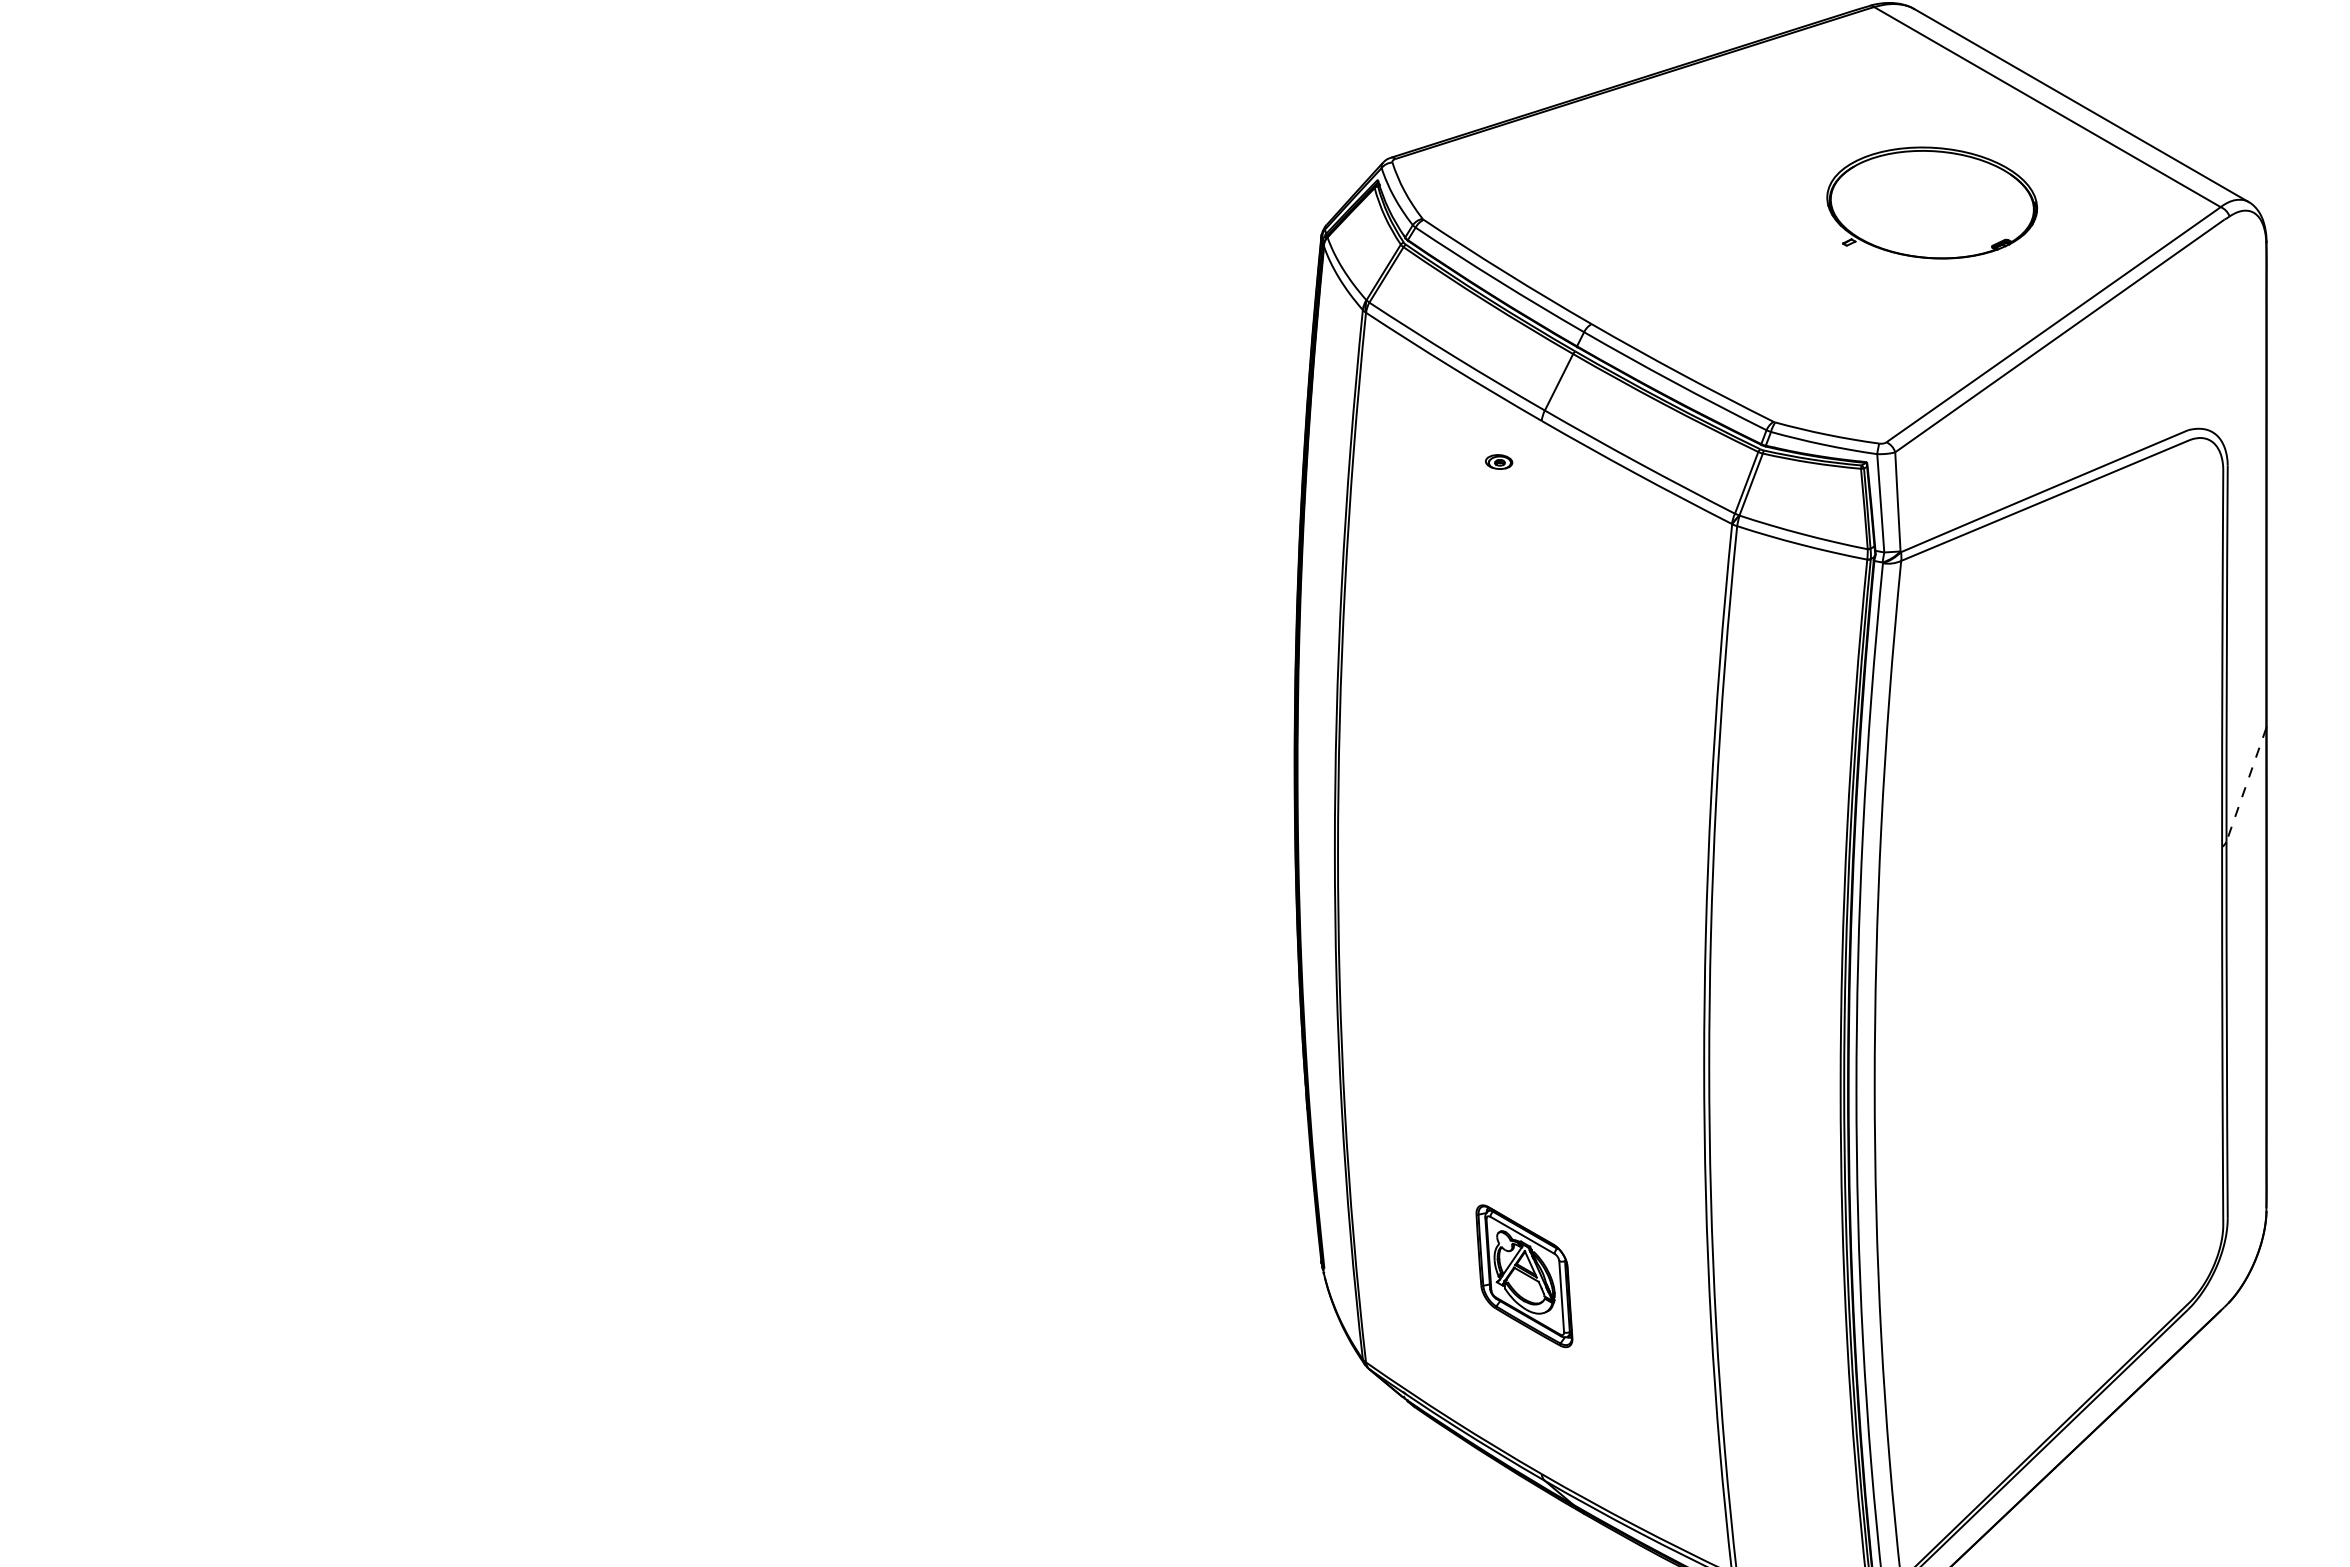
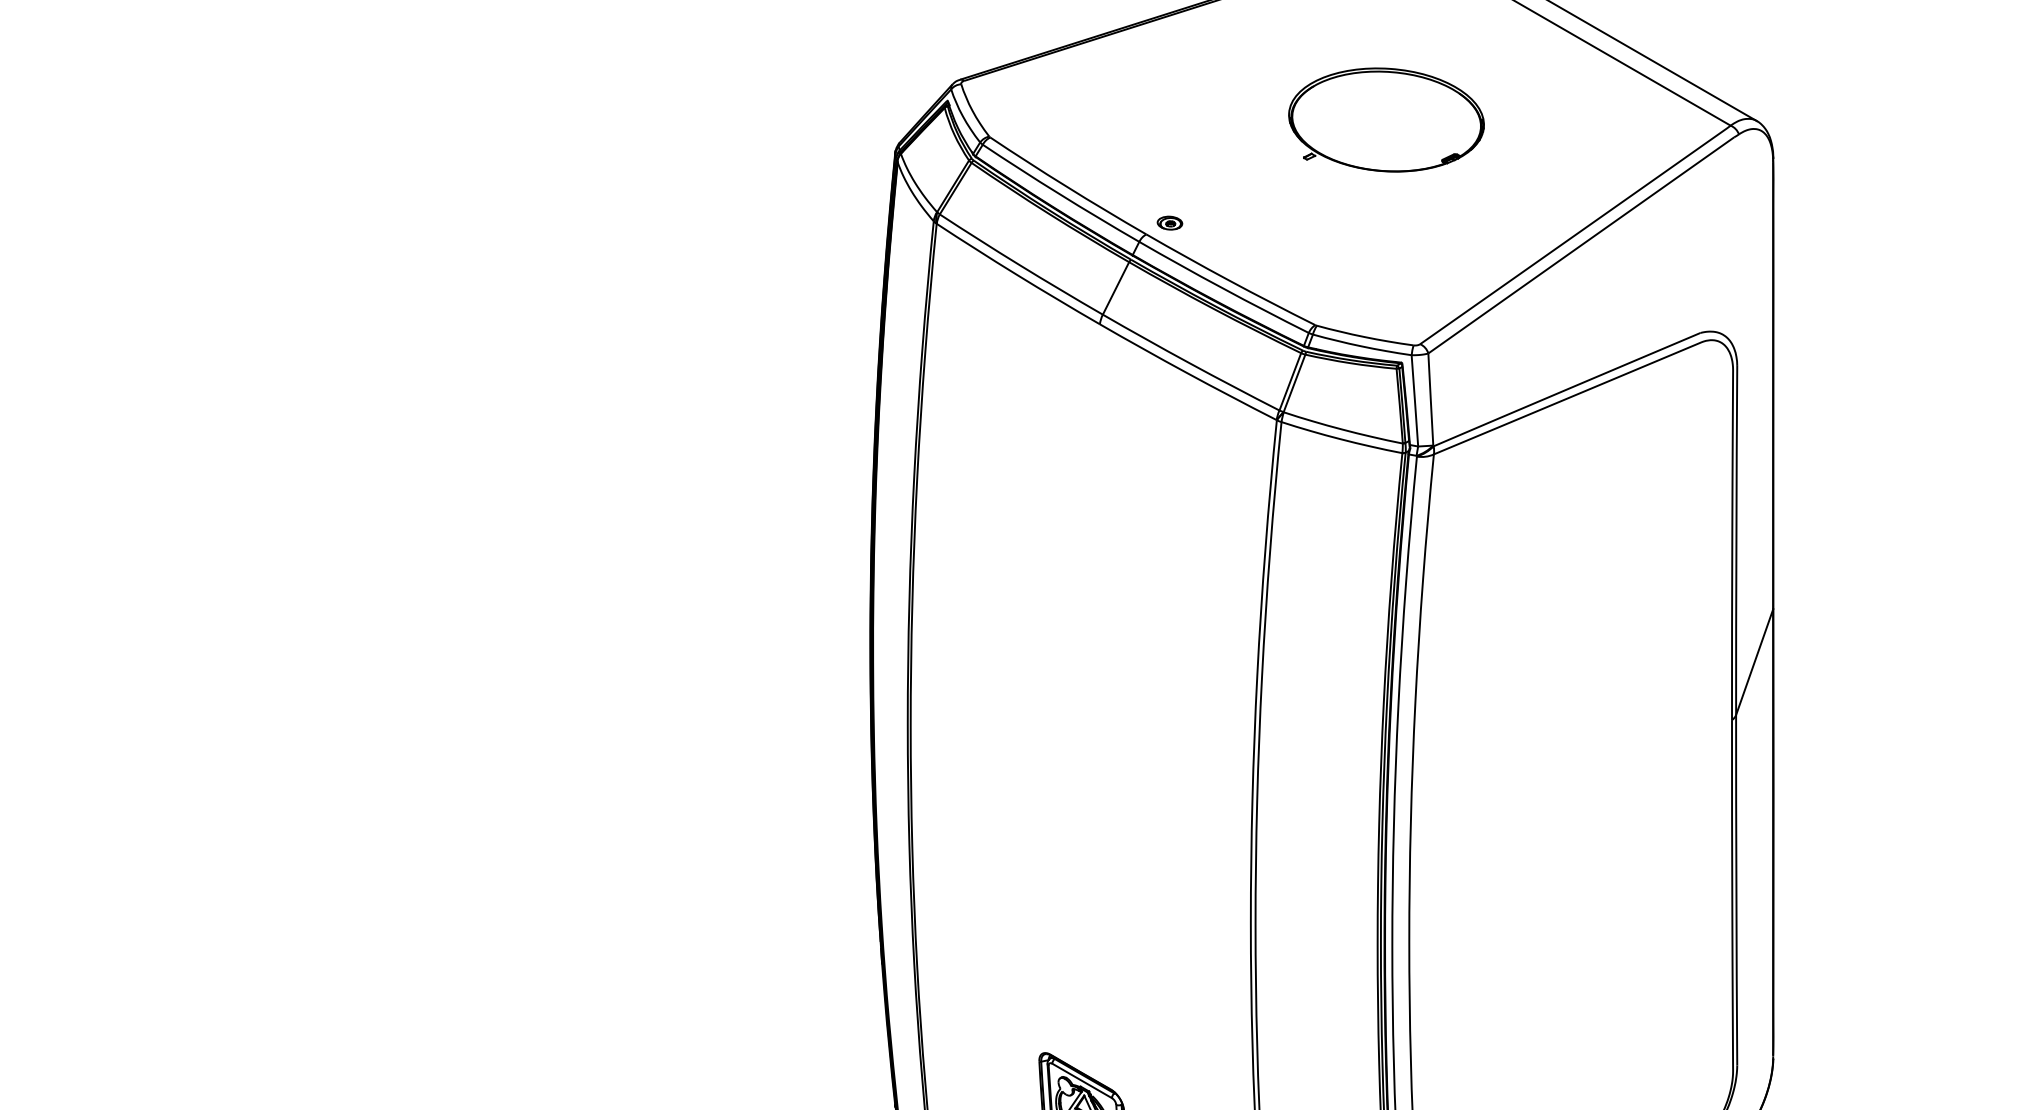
part: (1932, 202) -> (1386, 119), moved
part: (1499, 461) -> (1170, 222), moved
line: (2246, 785) -> (1754, 663), dashed -> solid

